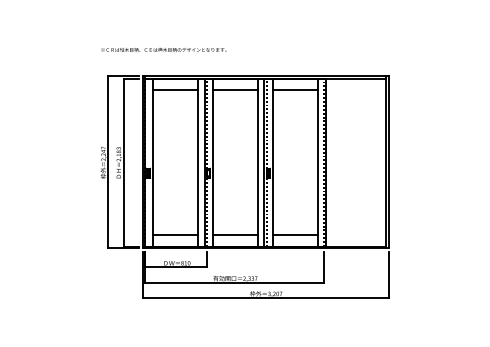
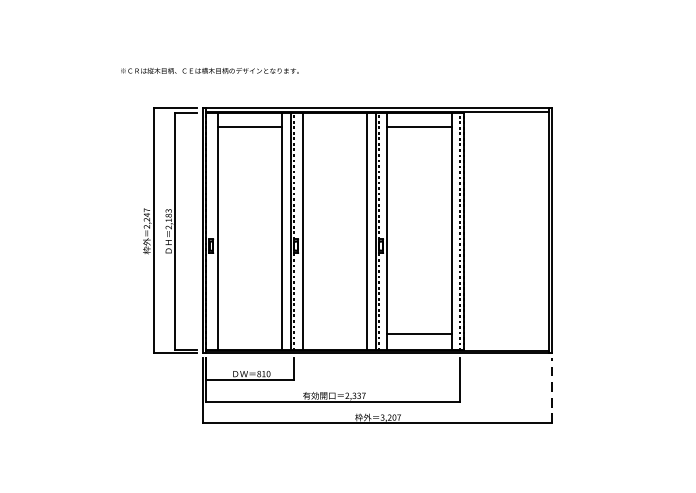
text: (163, 49) -> (209, 70), moved
line: (235, 89) -> (334, 127), removed
line: (175, 235) -> (249, 334), removed
line: (235, 235) -> (334, 334), removed
line: (388, 274) -> (551, 390), solid -> dashed

